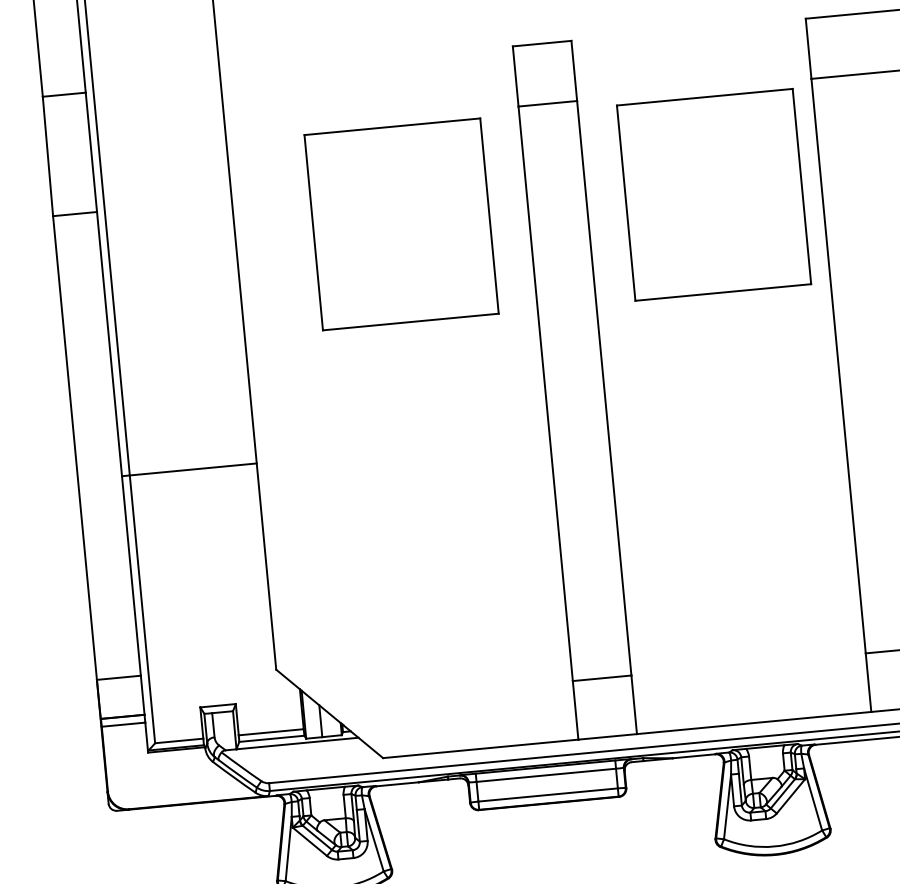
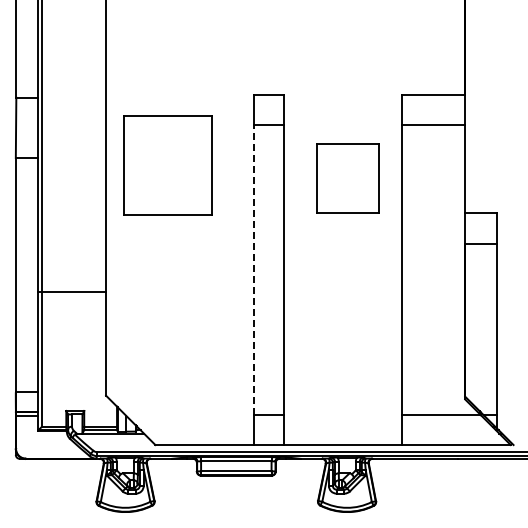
part: (713, 194) -> (347, 178), size x0.7
part: (400, 224) -> (167, 165), moved
line: (546, 392) -> (254, 269), solid -> dashed

